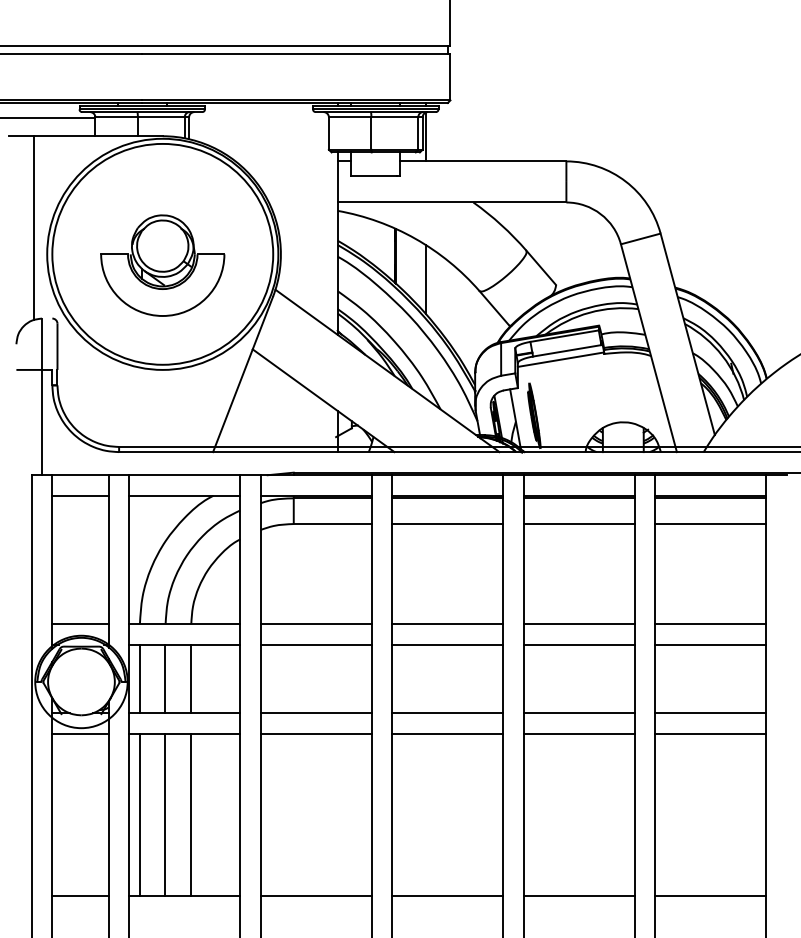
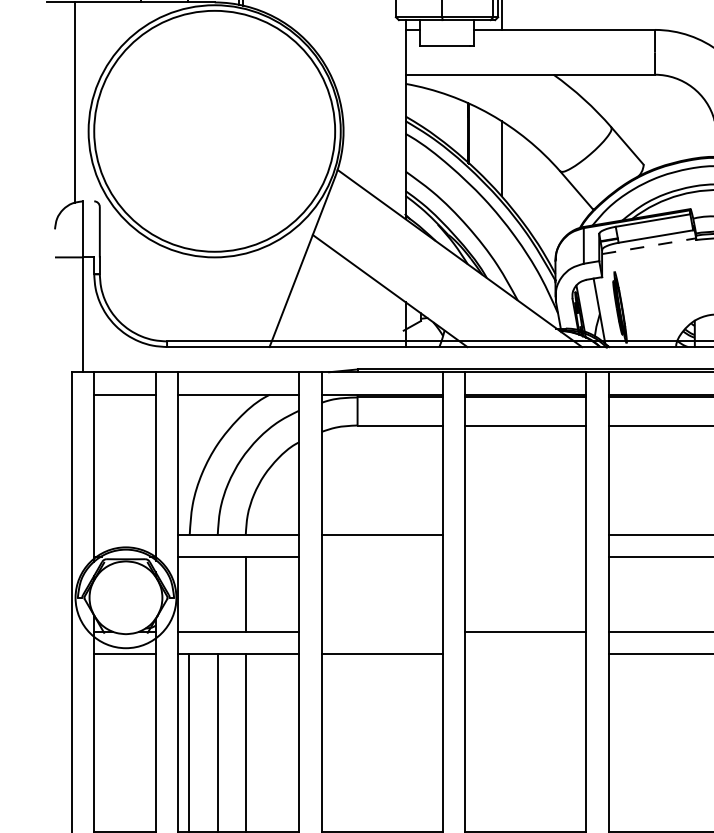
part: (162, 265) -> (214, 143), removed
line: (561, 359) -> (649, 246), solid -> dashed
line: (80, 624) -> (124, 535), removed
line: (447, 624) -> (525, 535), removed
line: (315, 644) -> (381, 556), removed
line: (447, 644) -> (525, 556), removed
line: (139, 678) -> (189, 594), removed
line: (165, 678) -> (217, 594), removed
line: (315, 713) -> (381, 632), removed
line: (447, 733) -> (525, 654), removed

